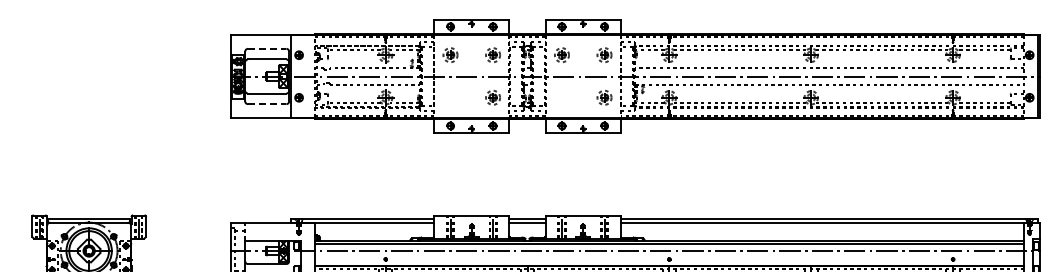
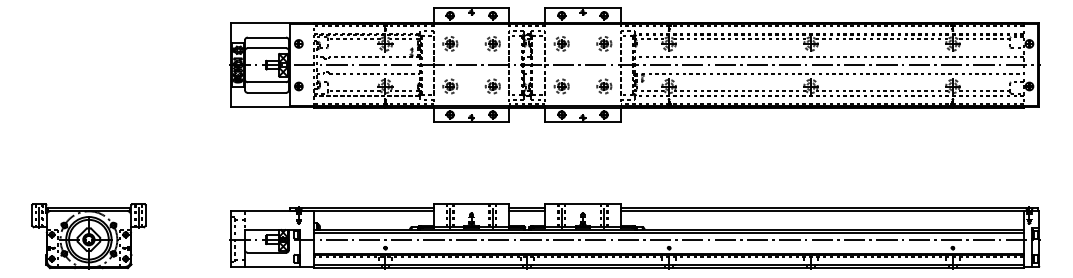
line: (267, 48) -> (267, 37), dashed -> solid
part: (450, 97) -> (450, 86), added
part: (561, 97) -> (561, 86), added
line: (267, 103) -> (267, 92), dashed -> solid

